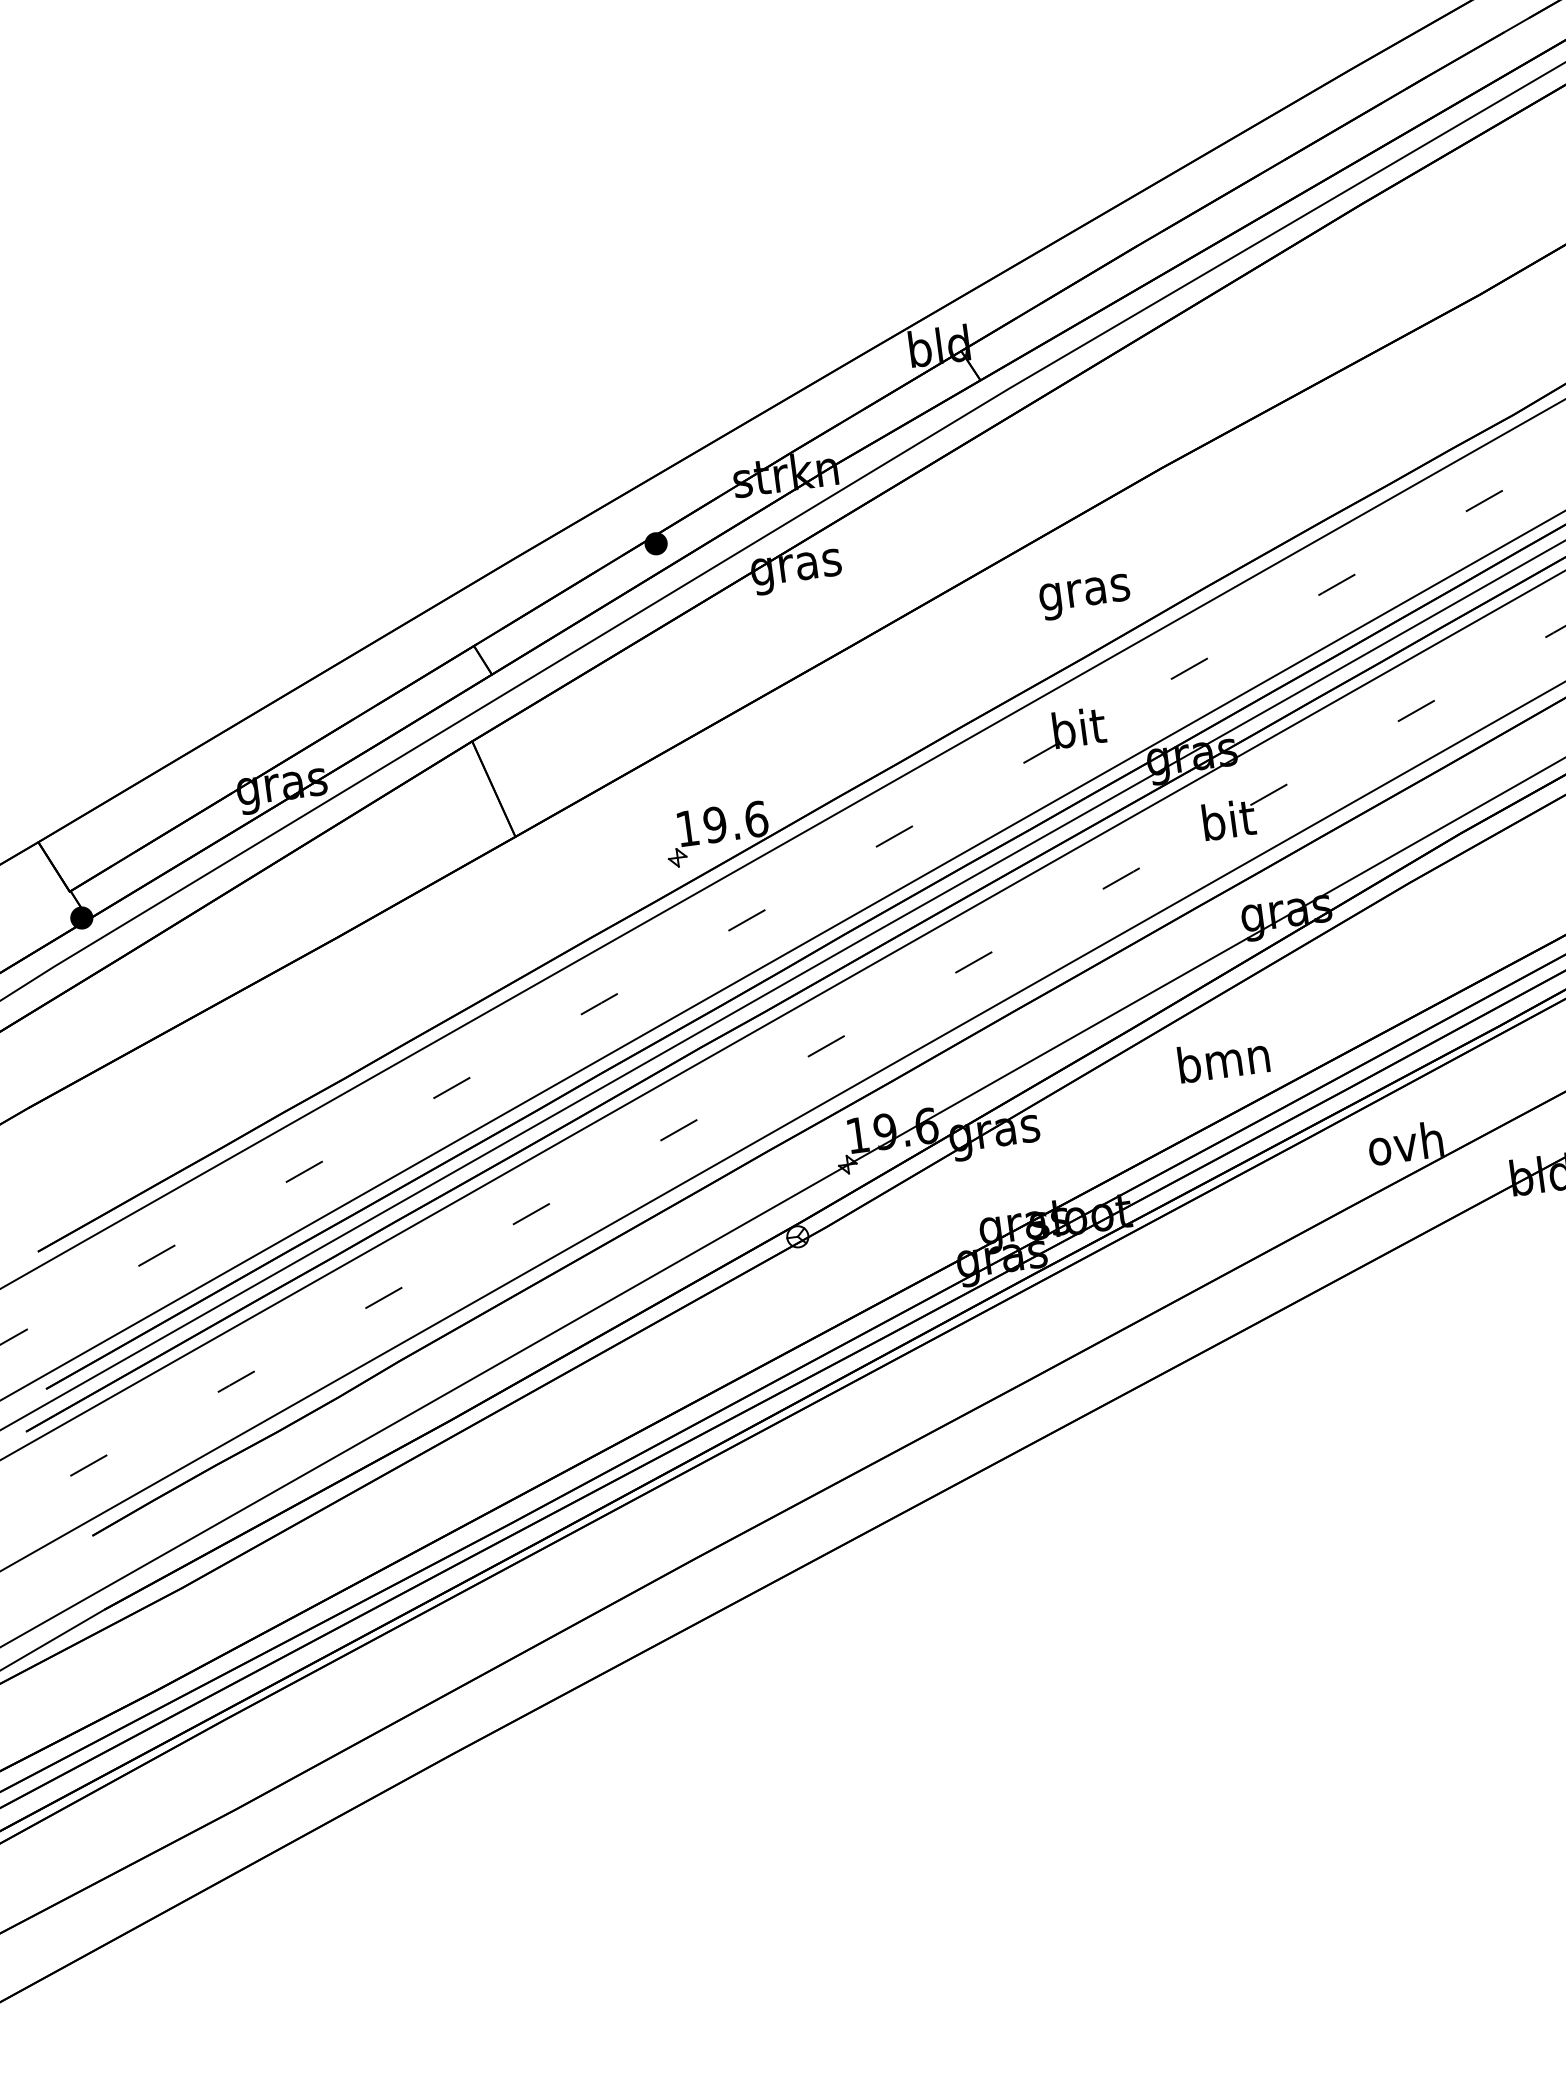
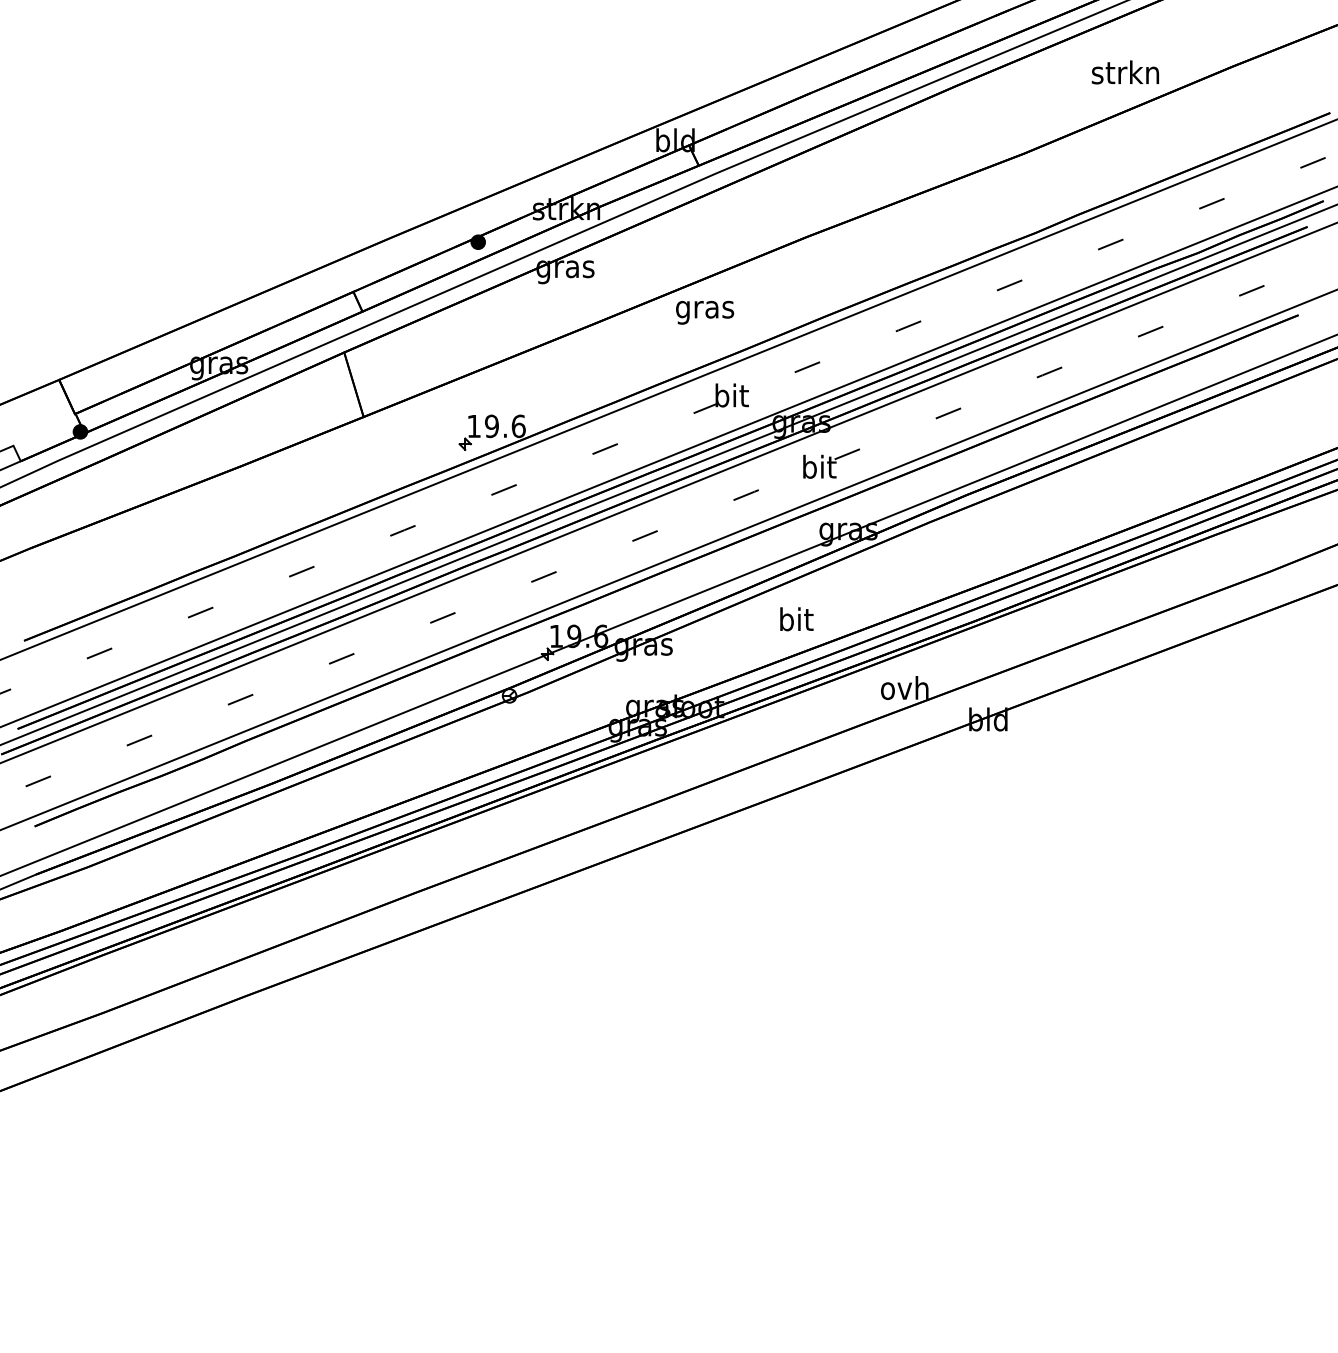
text: (1085, 596) -> (705, 312), moved
text: (1222, 1060) -> (795, 619), bmn -> bit

